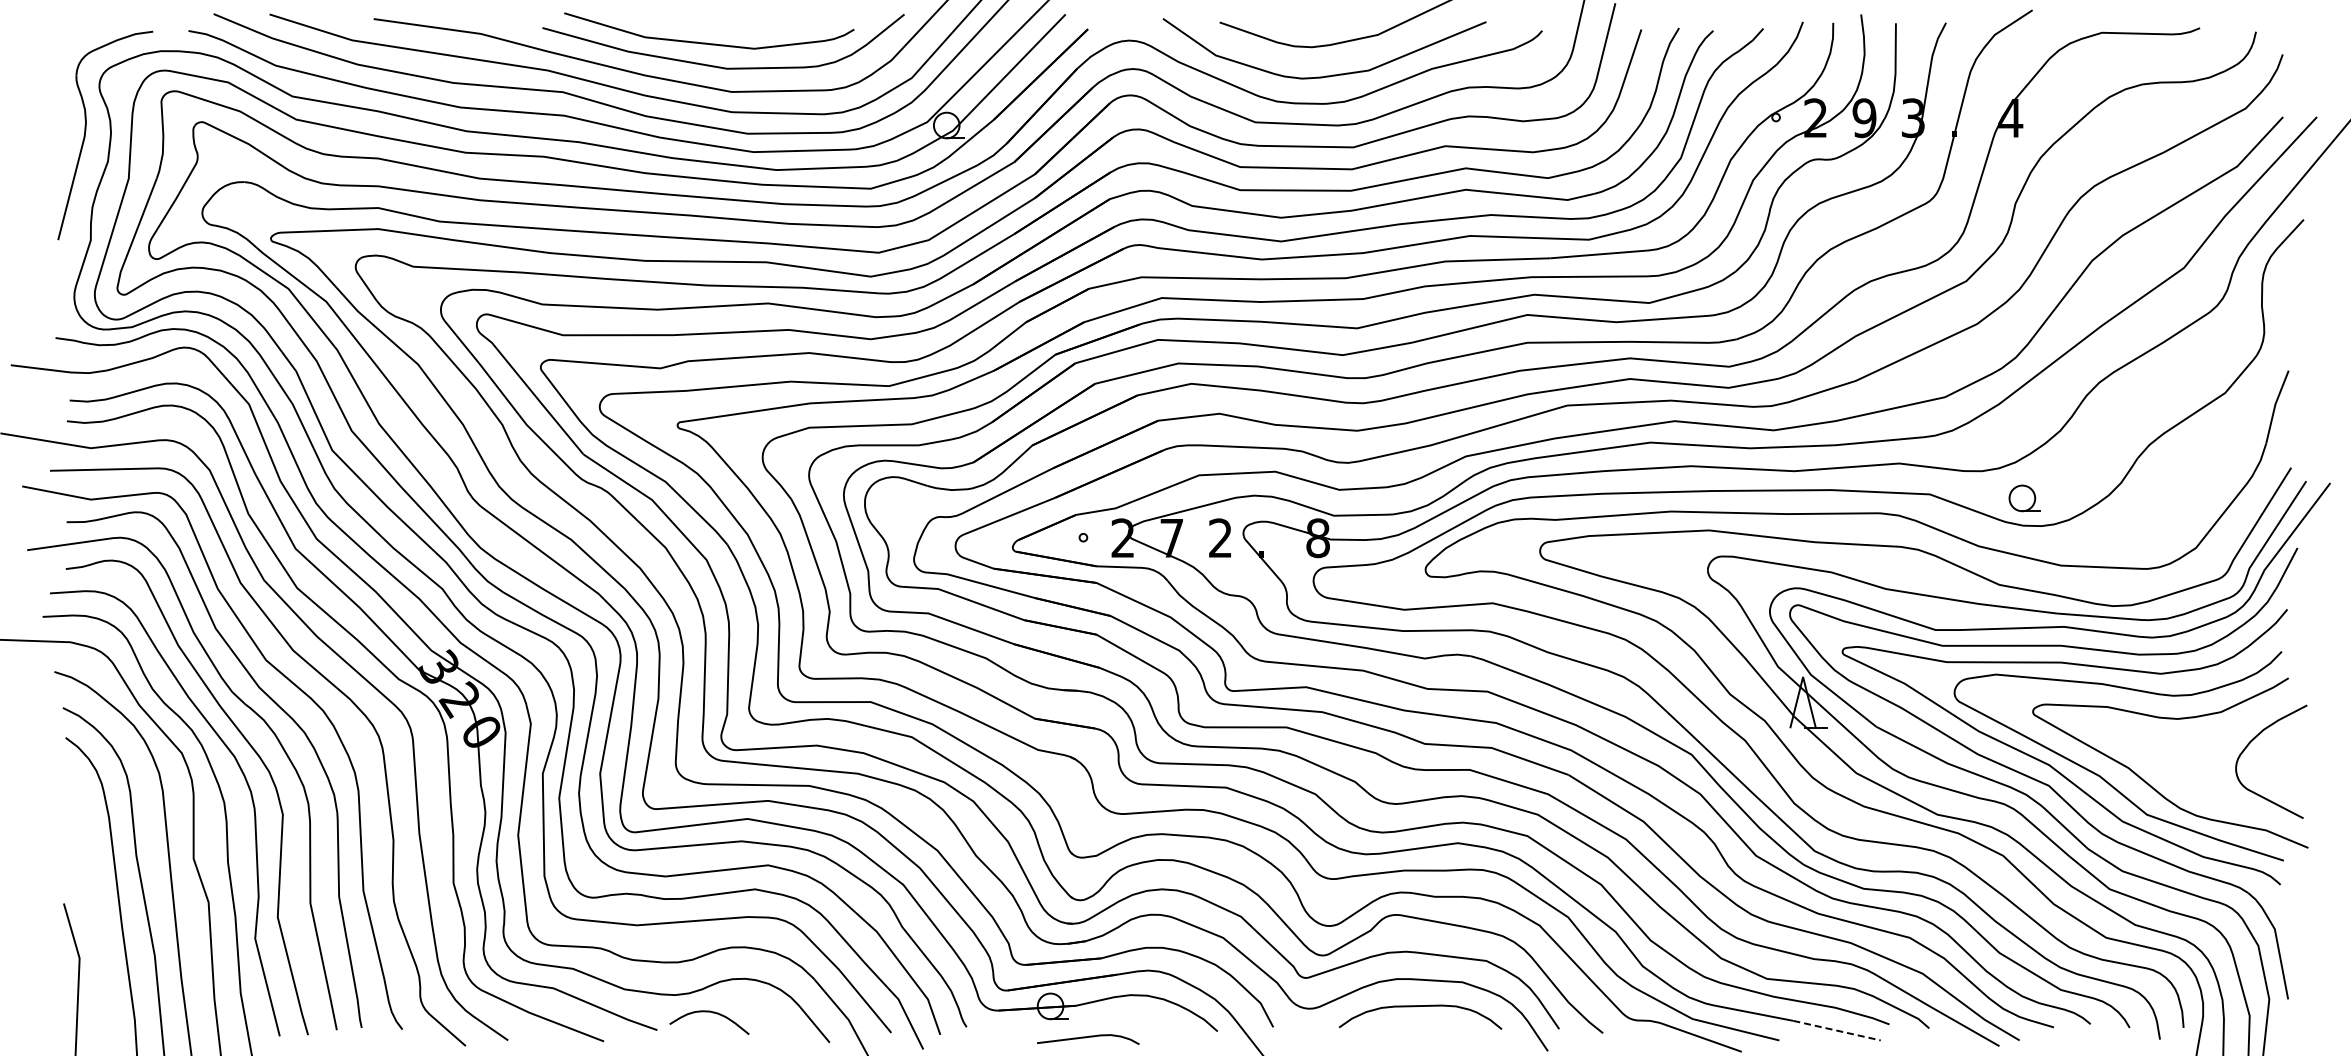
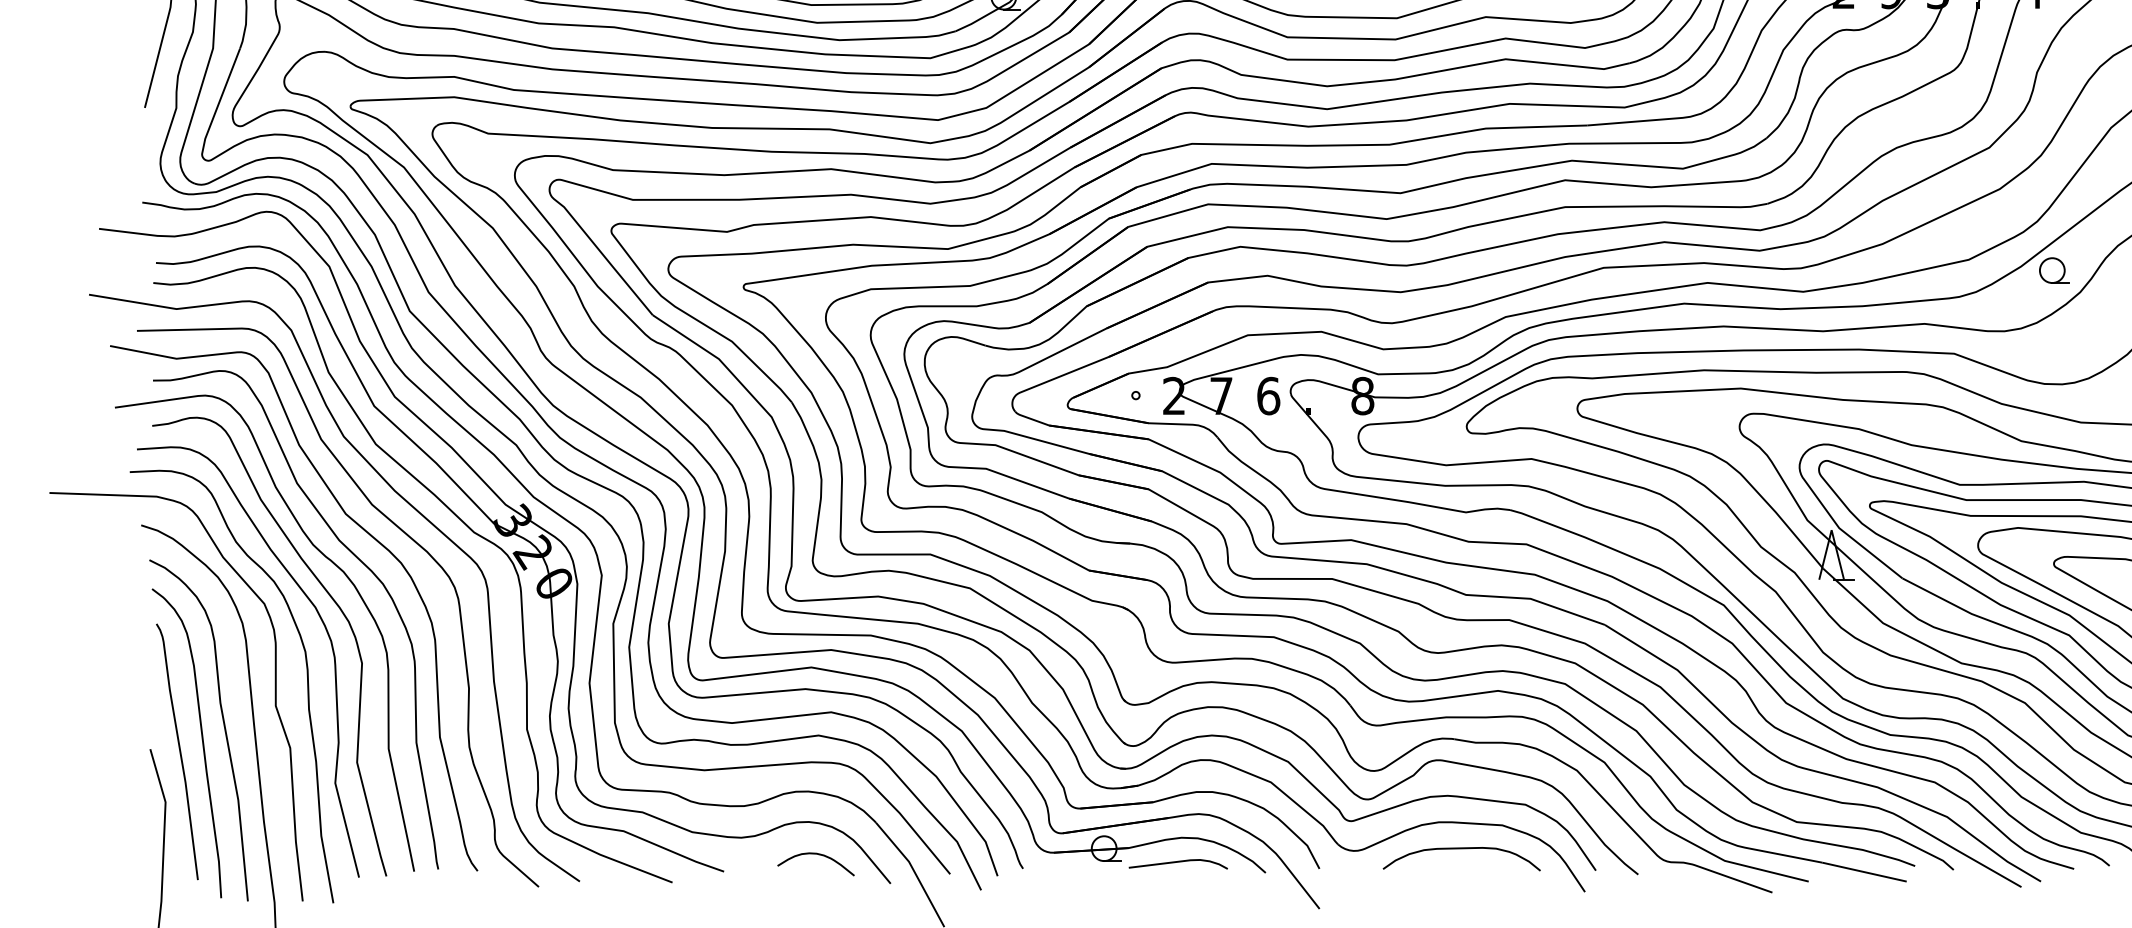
part: (2024, 498) -> (2054, 270), moved
text: (1220, 538) -> (1268, 396), 2 -> 6
curve: (93, 905) -> (178, 751), added
curve: (712, 1013) -> (818, 855), moved
line: (1837, 1030) -> (1864, 871), dashed -> solid
curve: (1088, 1037) -> (1178, 862), moved

